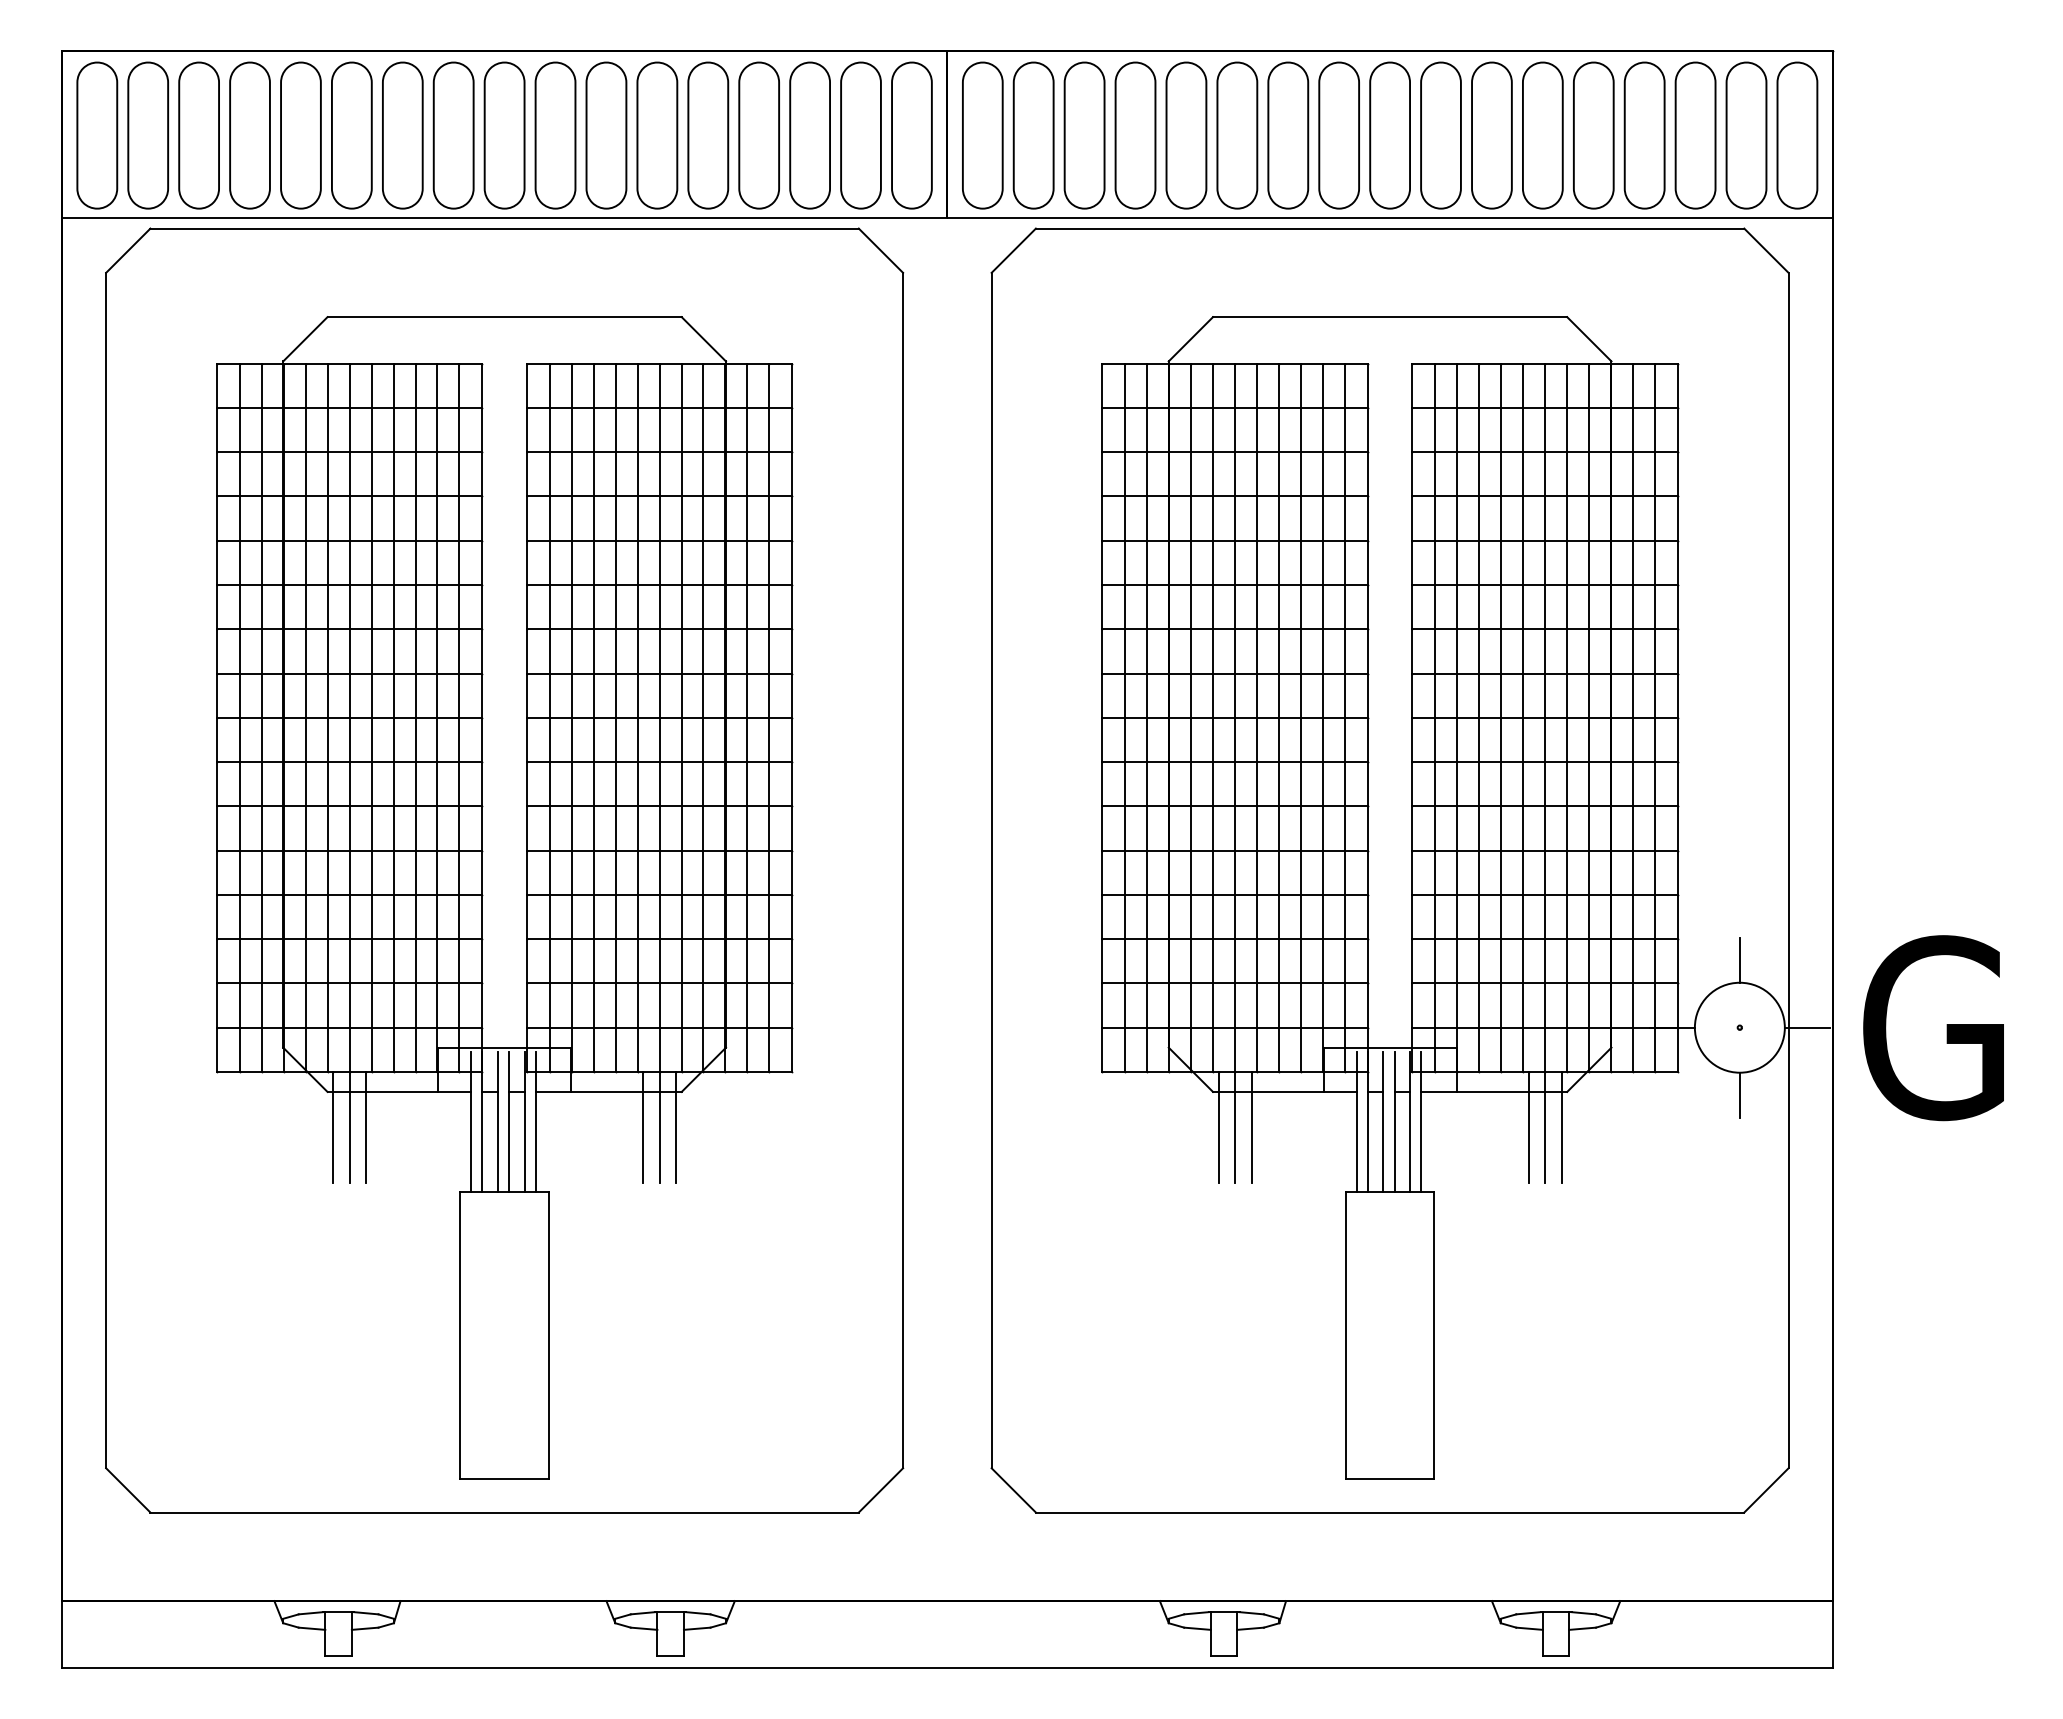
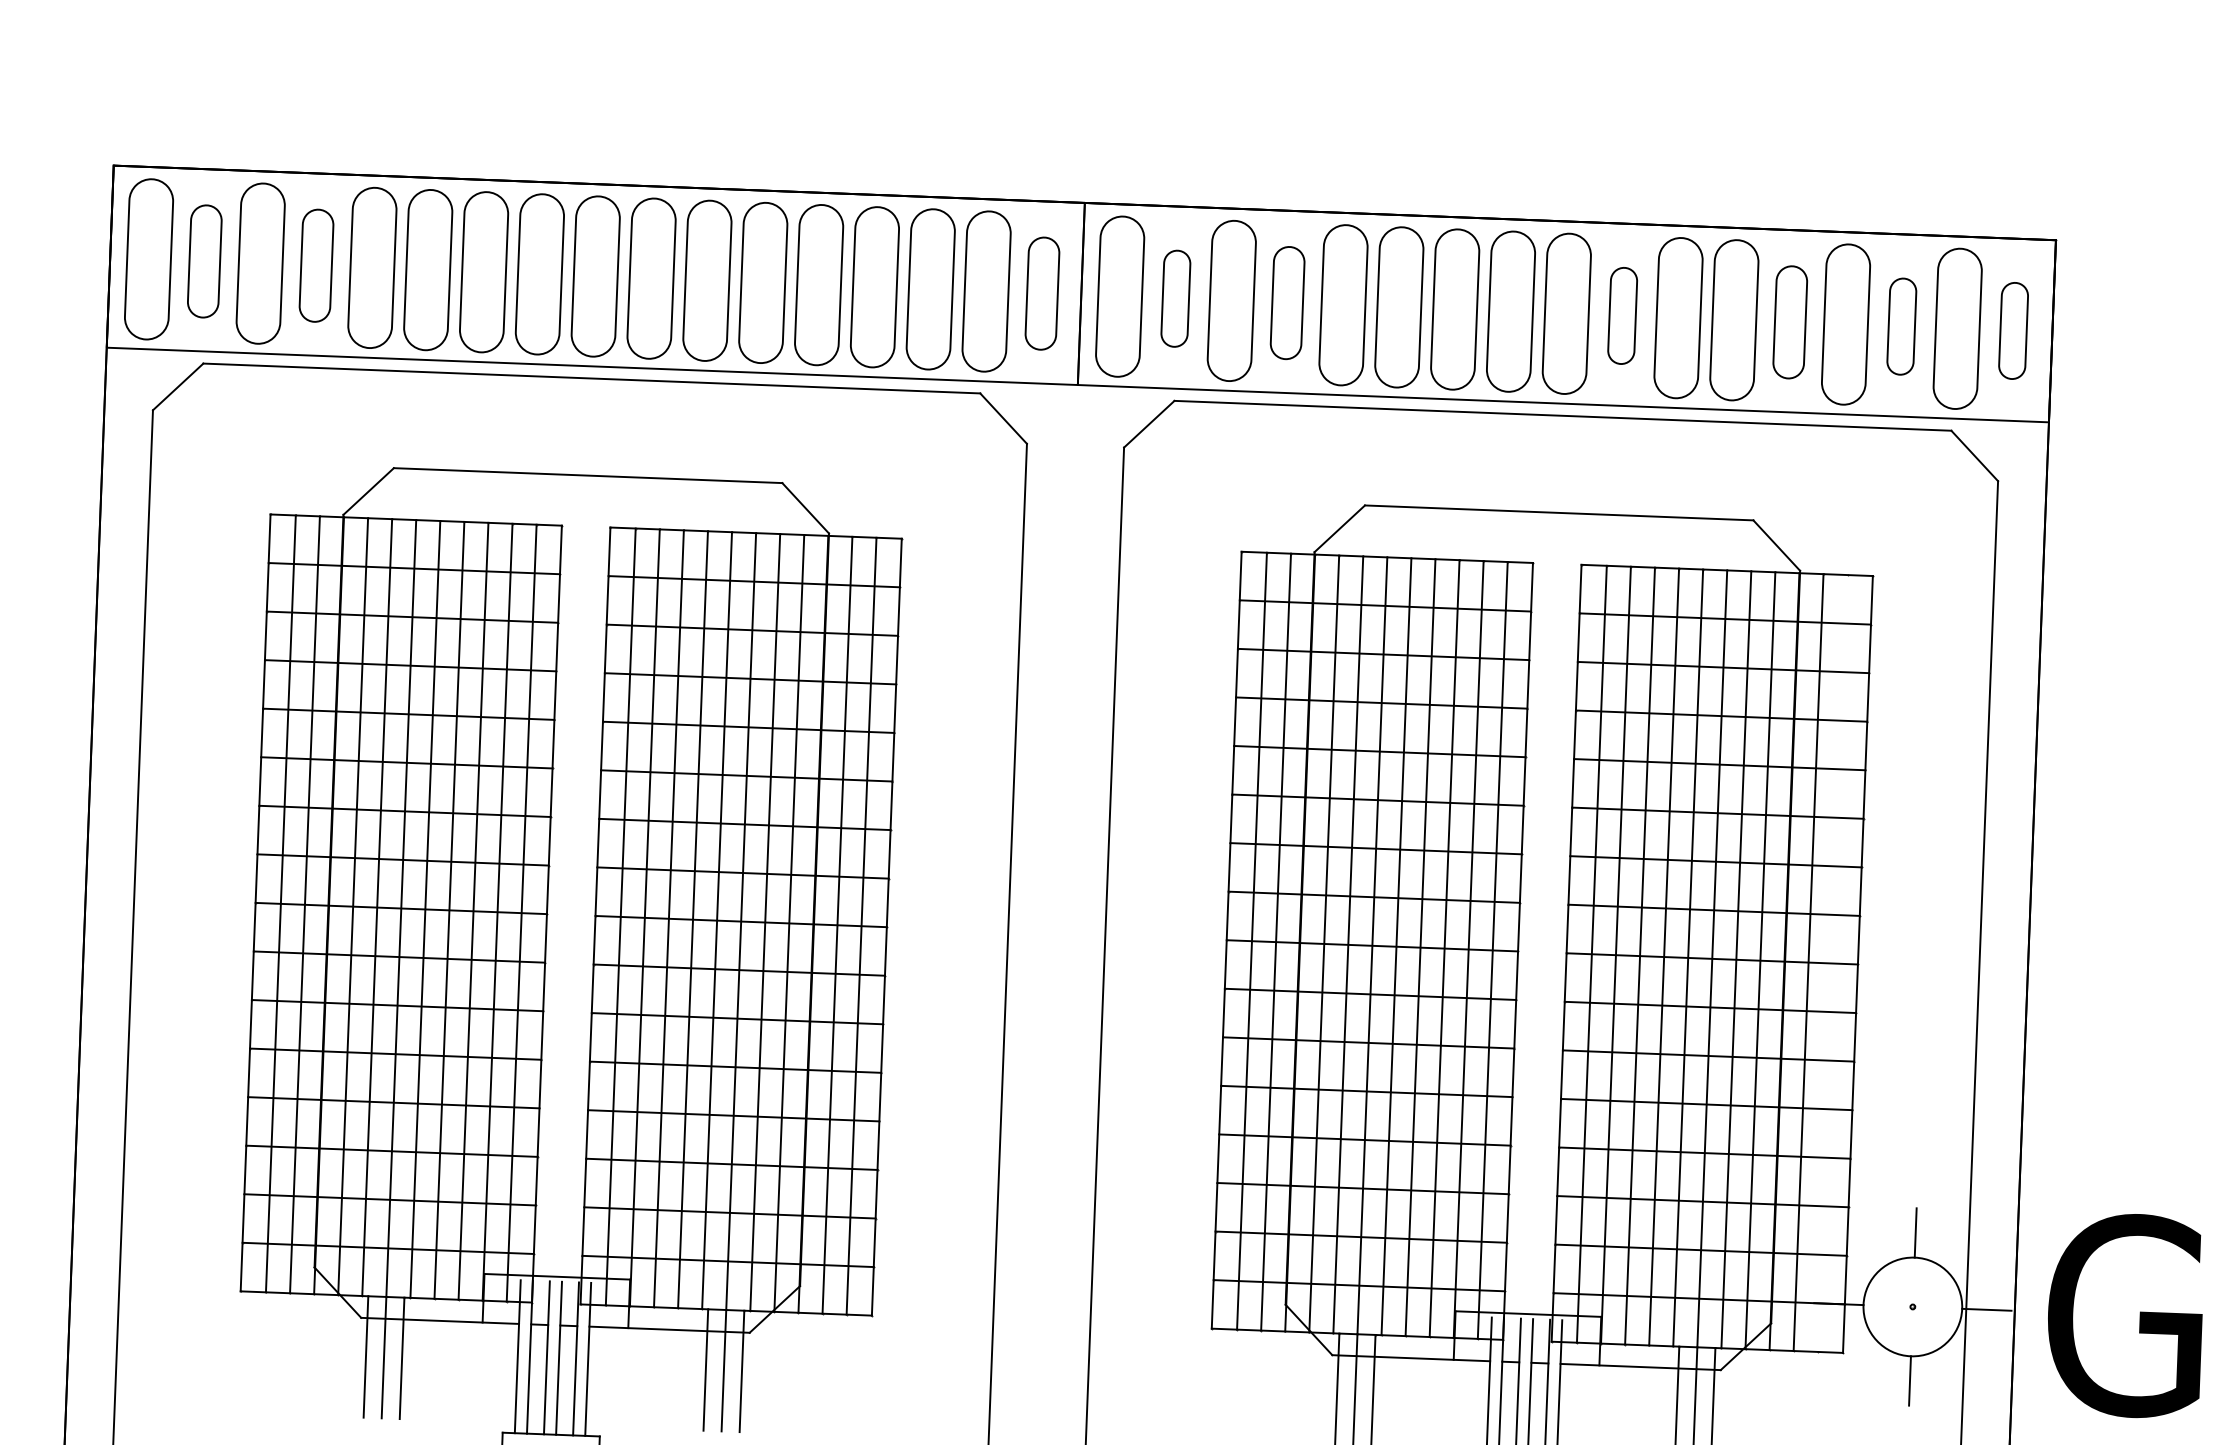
part: (147, 135) -> (204, 261), size x0.7
part: (249, 135) -> (315, 265), size x0.7
part: (911, 135) -> (1041, 293), size x0.7
part: (1033, 135) -> (1175, 298), size x0.6
part: (1135, 135) -> (1287, 302), size x0.7
part: (1440, 135) -> (1622, 315), size x0.6
part: (1593, 135) -> (1789, 322), size x0.7
part: (1695, 135) -> (1901, 326), size x0.6
part: (1797, 135) -> (2013, 330), size x0.6
line: (1654, 717) -> (1832, 963), removed

